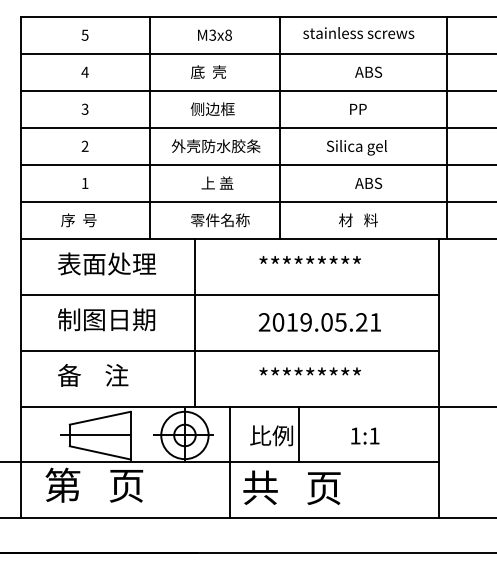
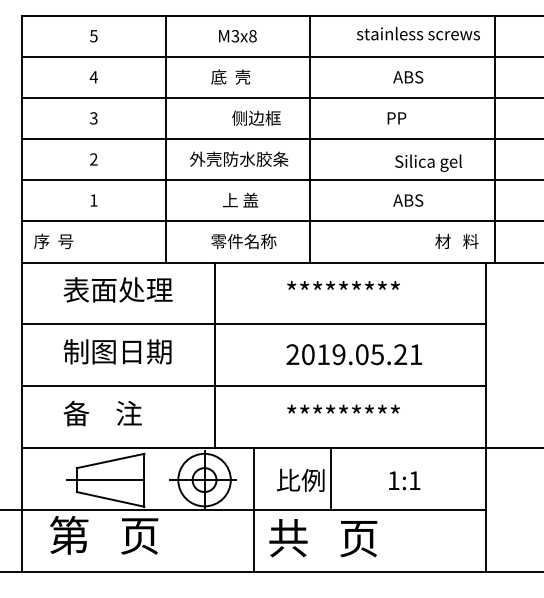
text: (358, 32) -> (418, 33), moved
text: (212, 108) -> (256, 117), moved
text: (356, 147) -> (428, 162), moved
text: (78, 220) -> (53, 241), moved
text: (358, 220) -> (456, 241), moved

